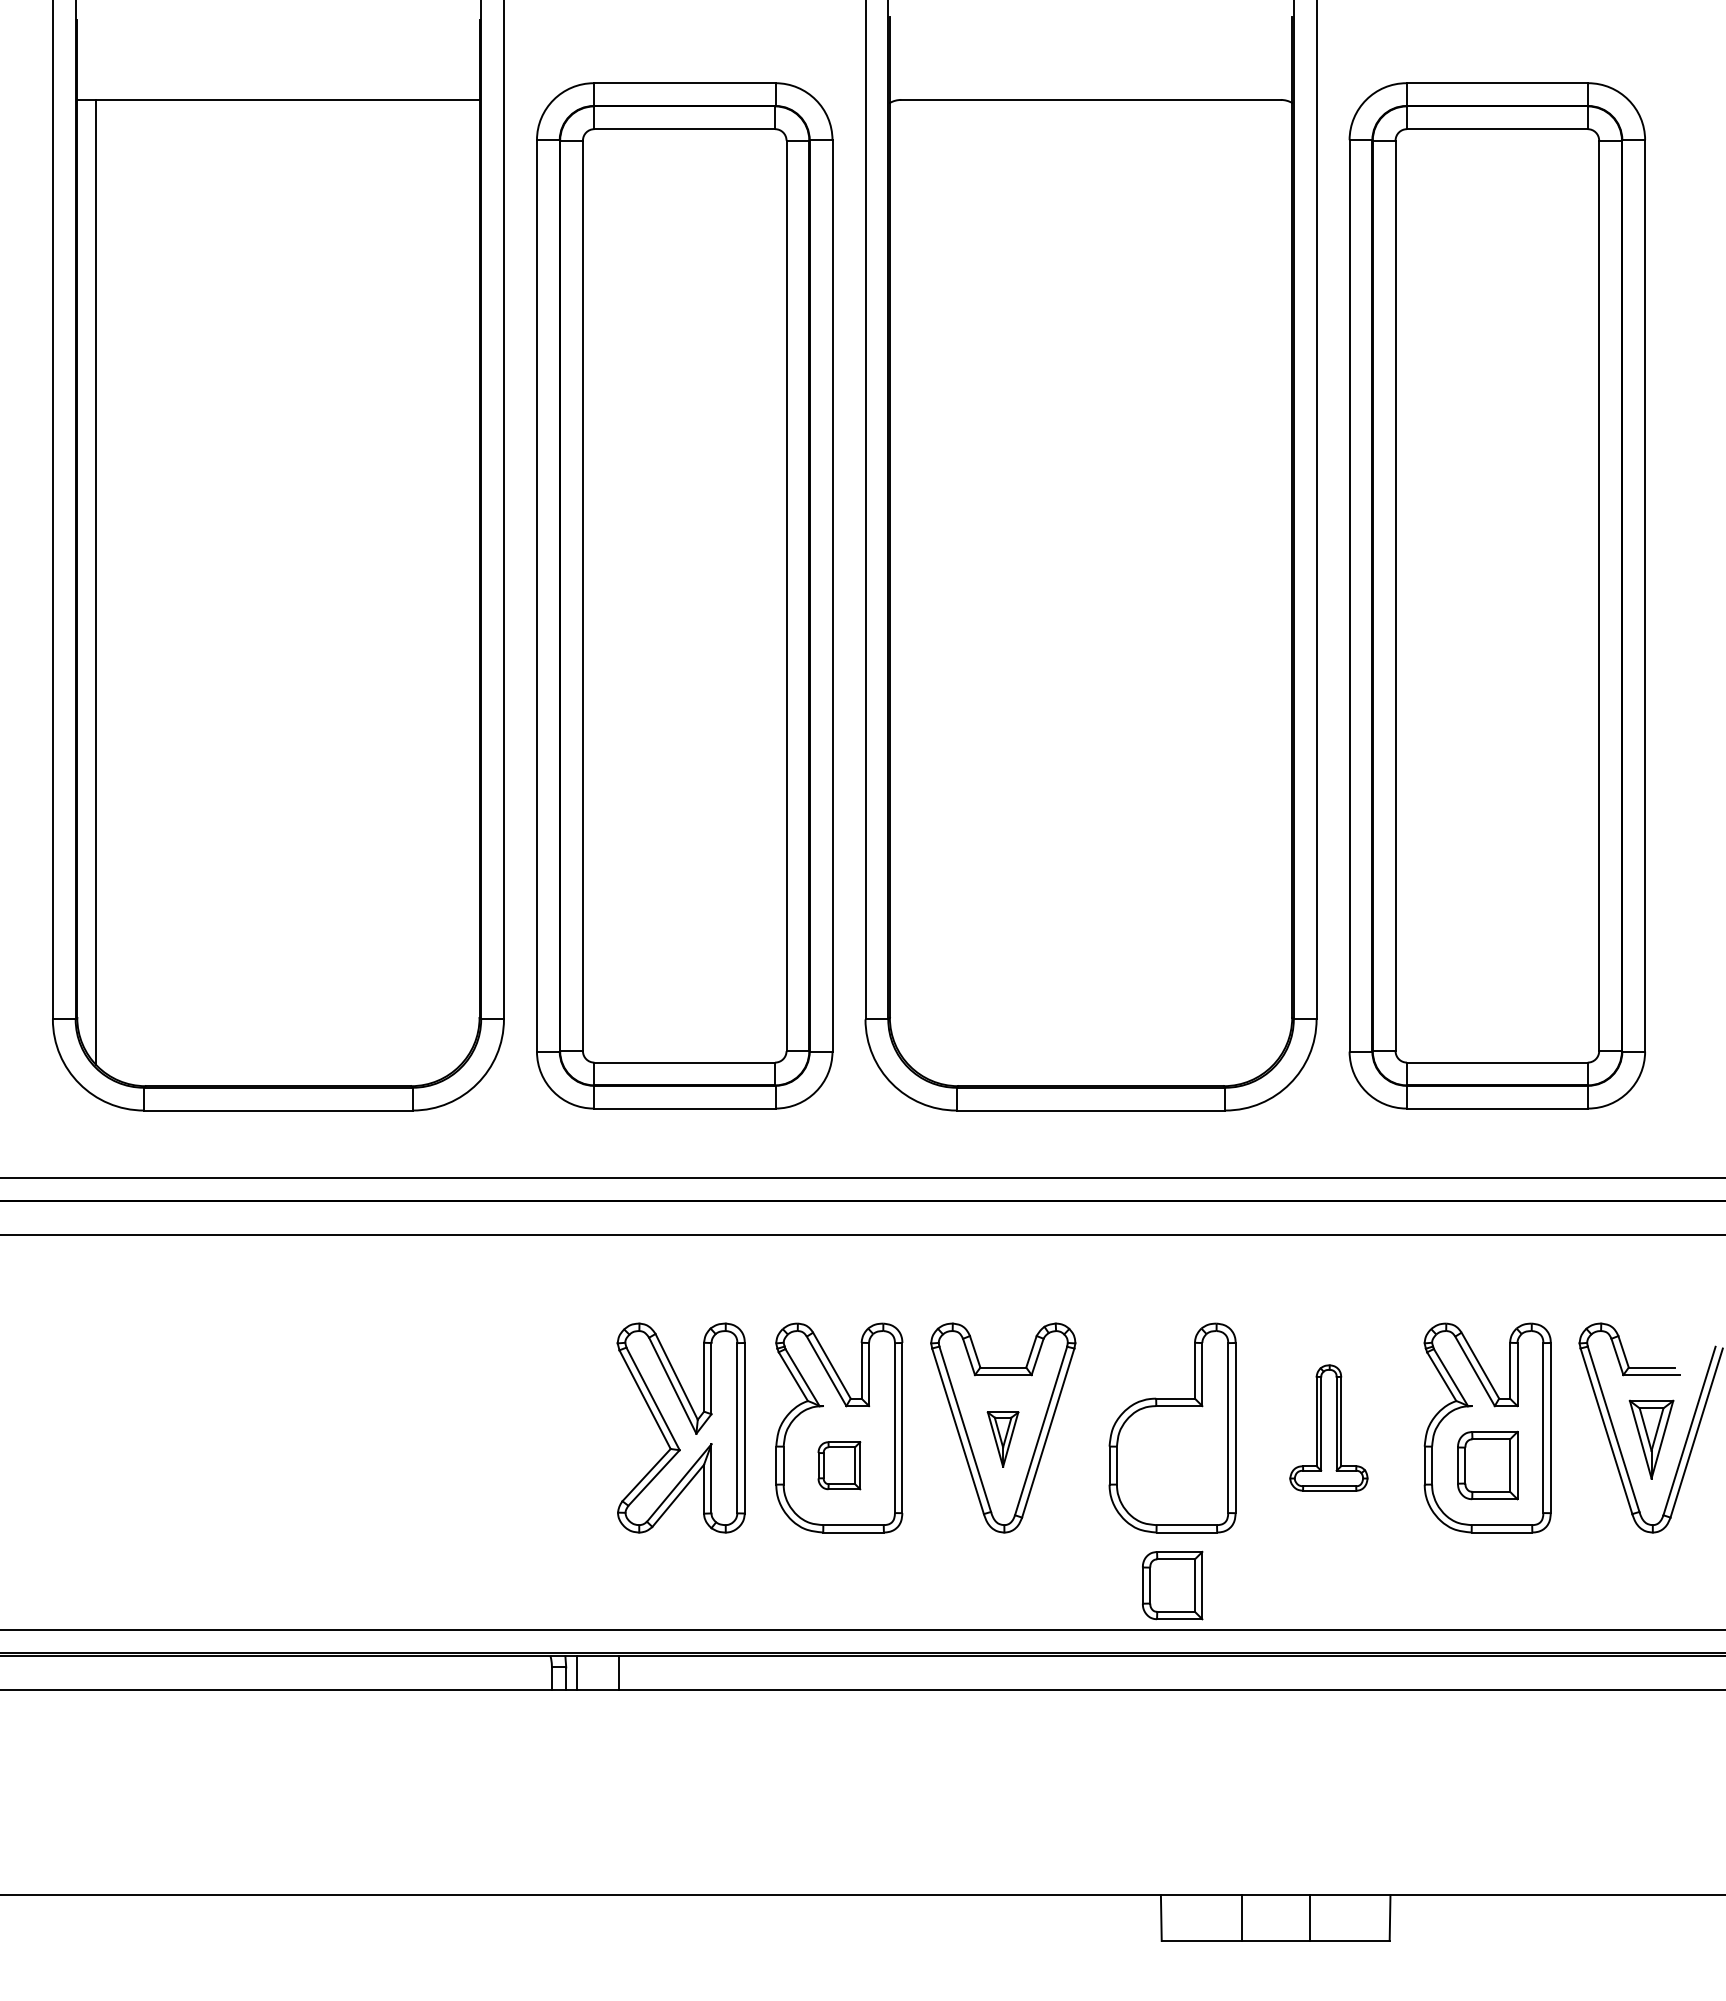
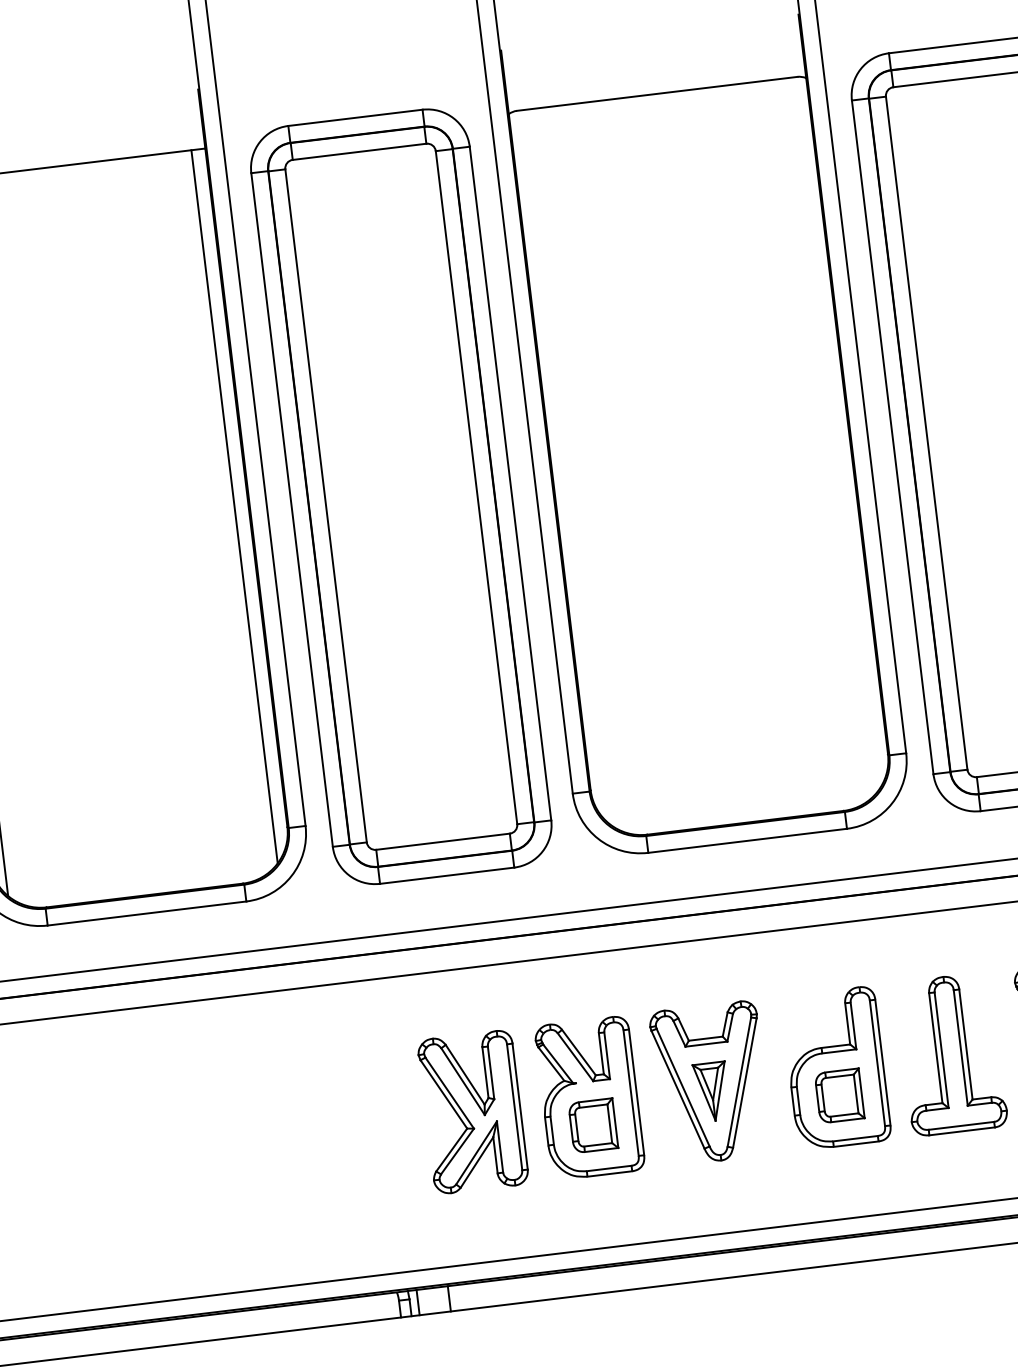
line: (460, 581) -> (234, 506), added
part: (1328, 1427) -> (951, 1053), size x1.67
part: (1002, 1439) -> (711, 1091), size x1.43
part: (839, 1465) -> (593, 1125), size x1.43
part: (1172, 1585) -> (839, 1095), moved

